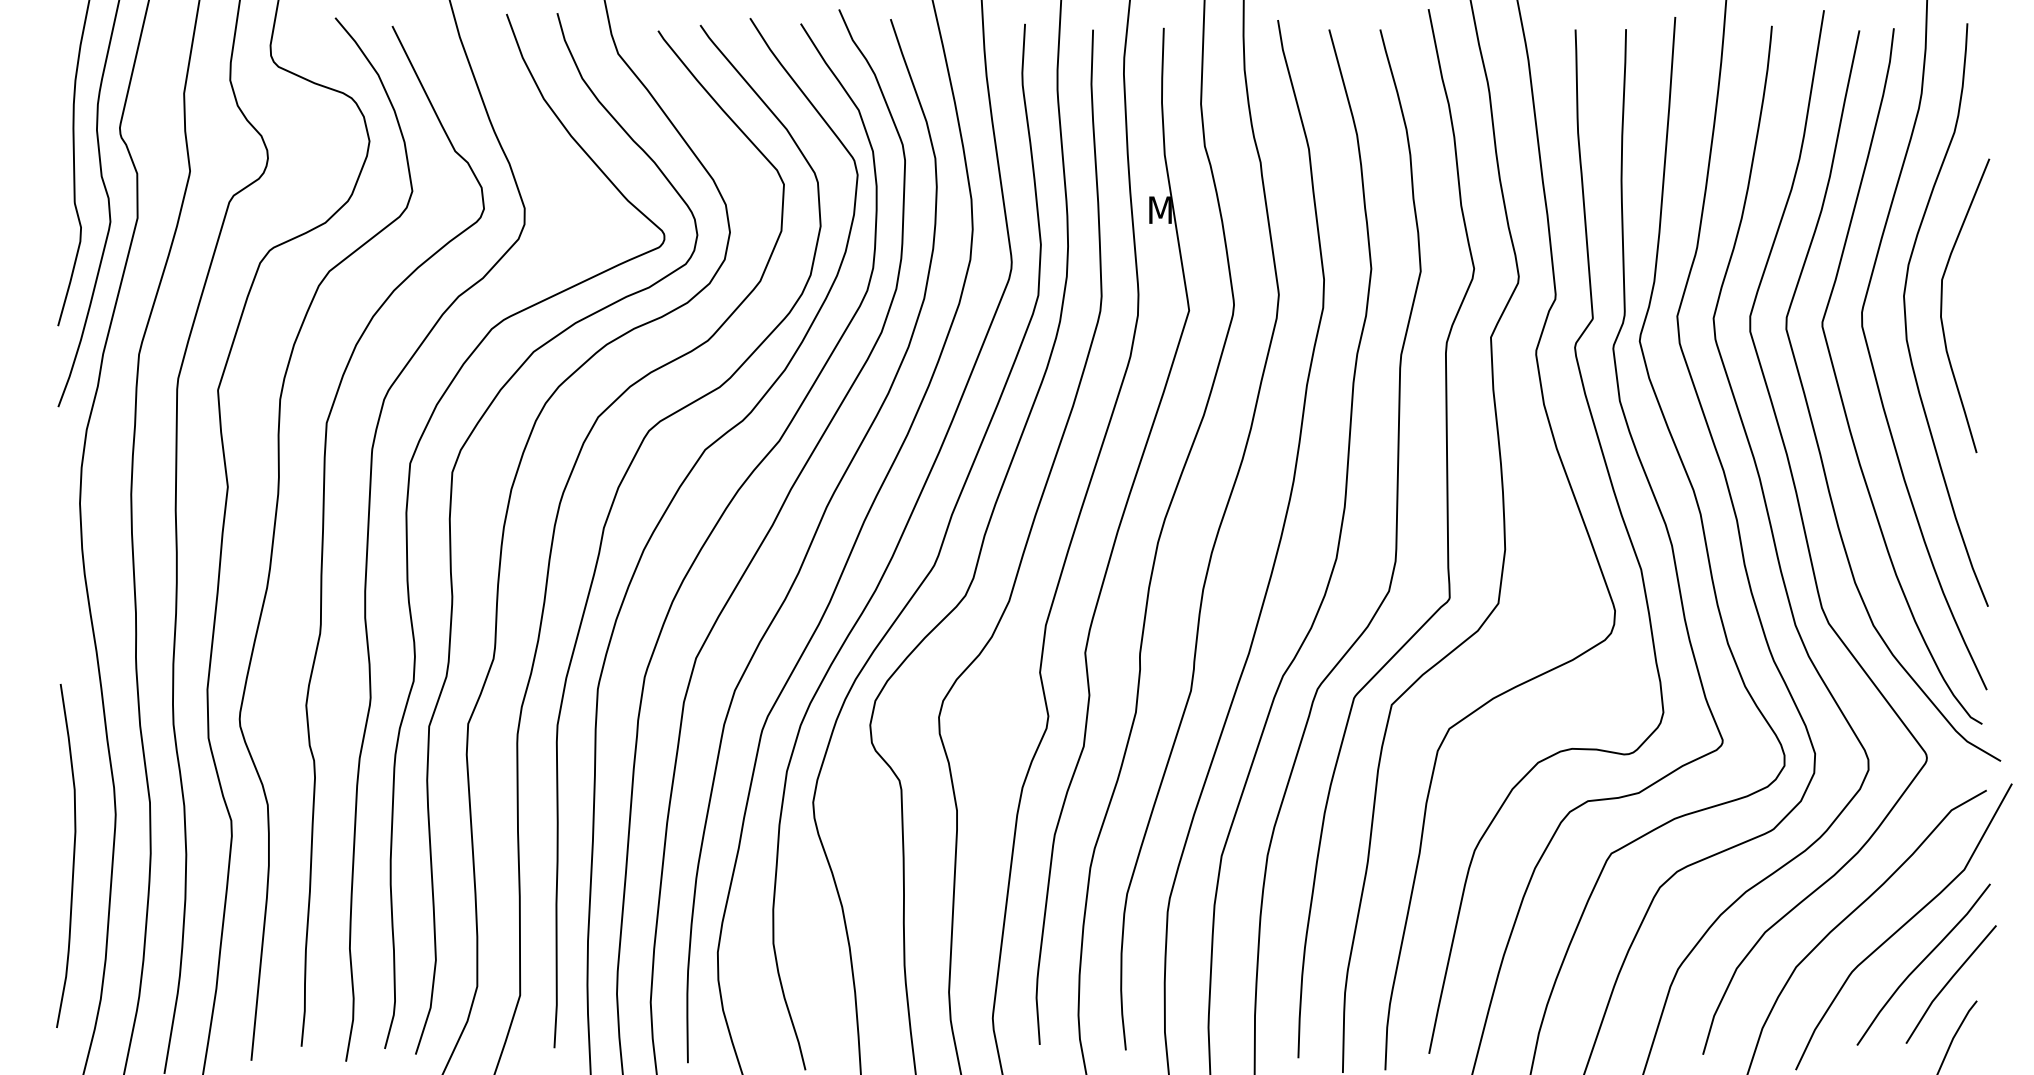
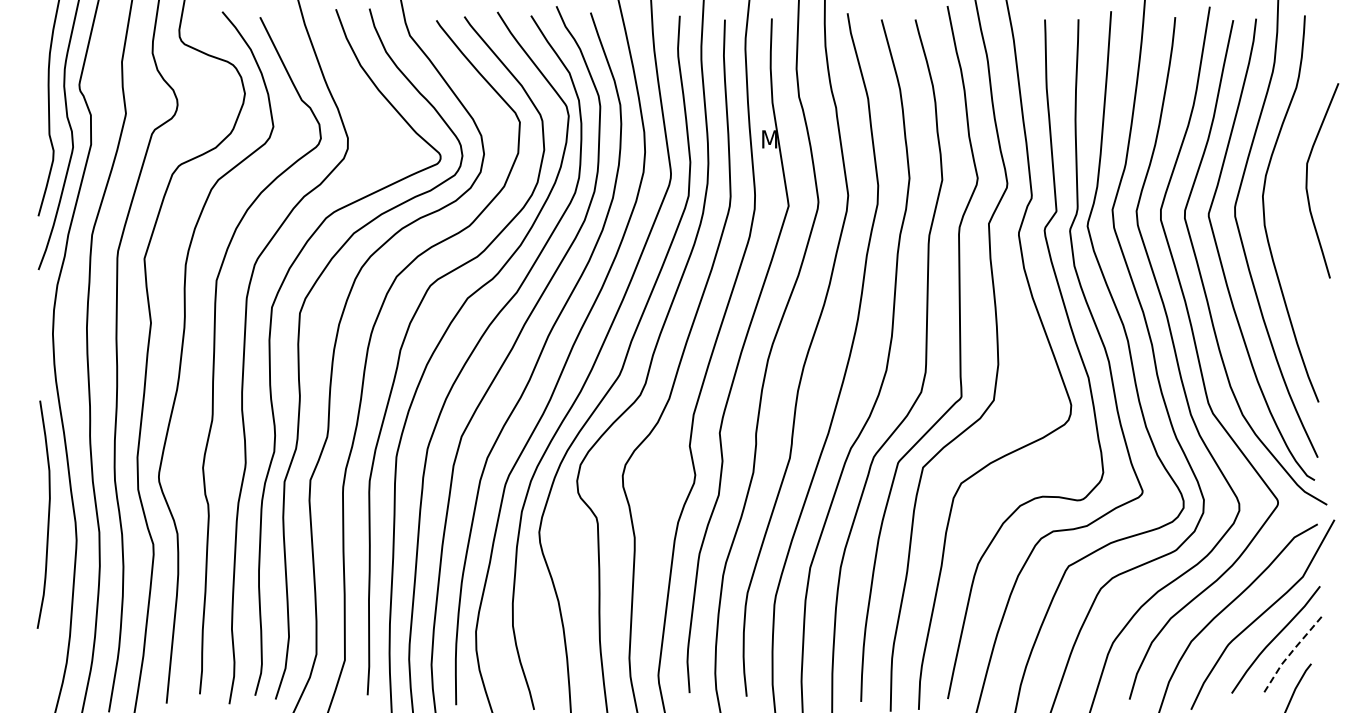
curve: (1942, 305) -> (1307, 180), moved
curve: (73, 855) -> (48, 514), moved
line: (1948, 982) -> (1292, 651), solid -> dashed

